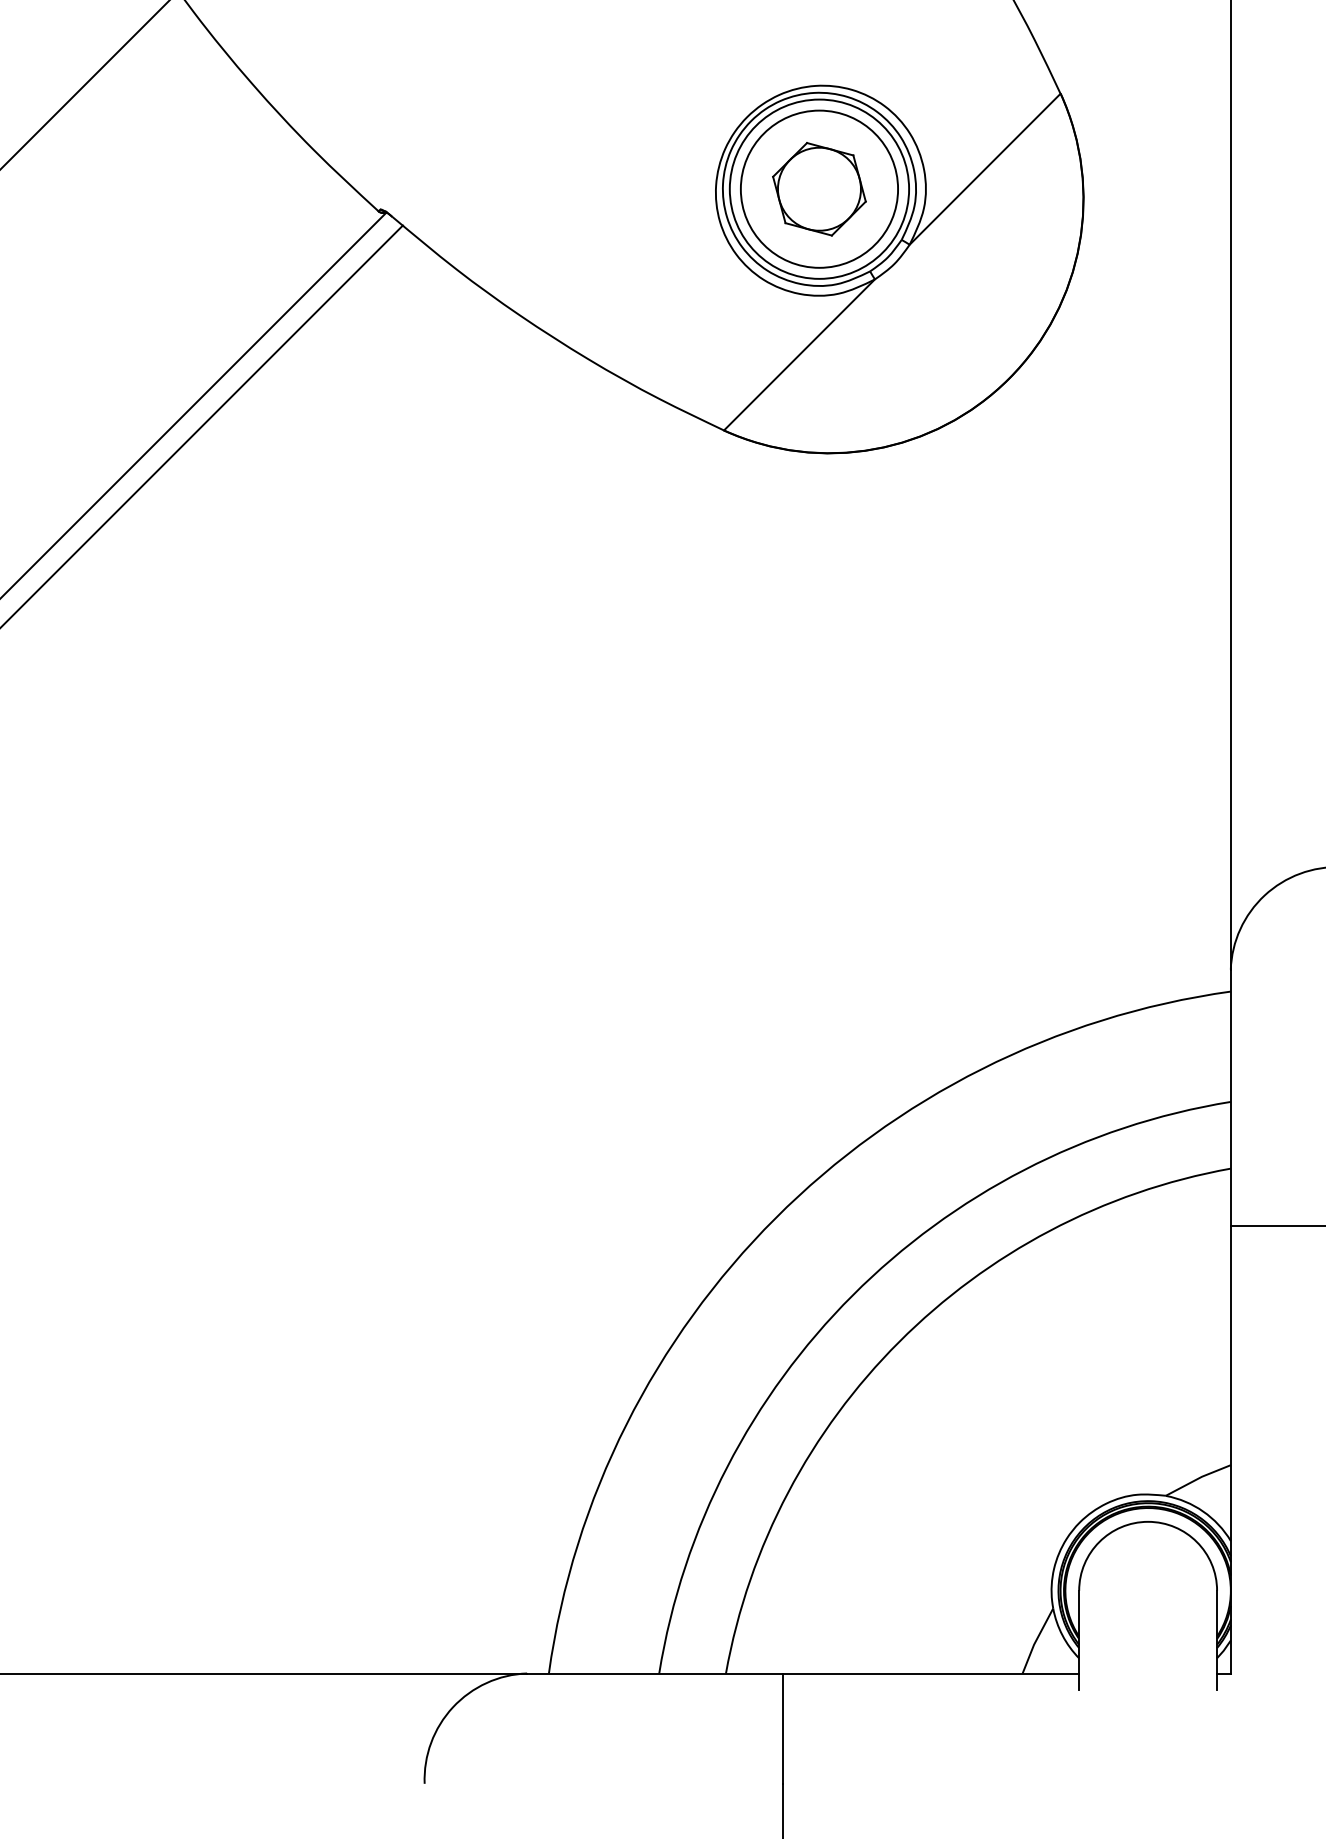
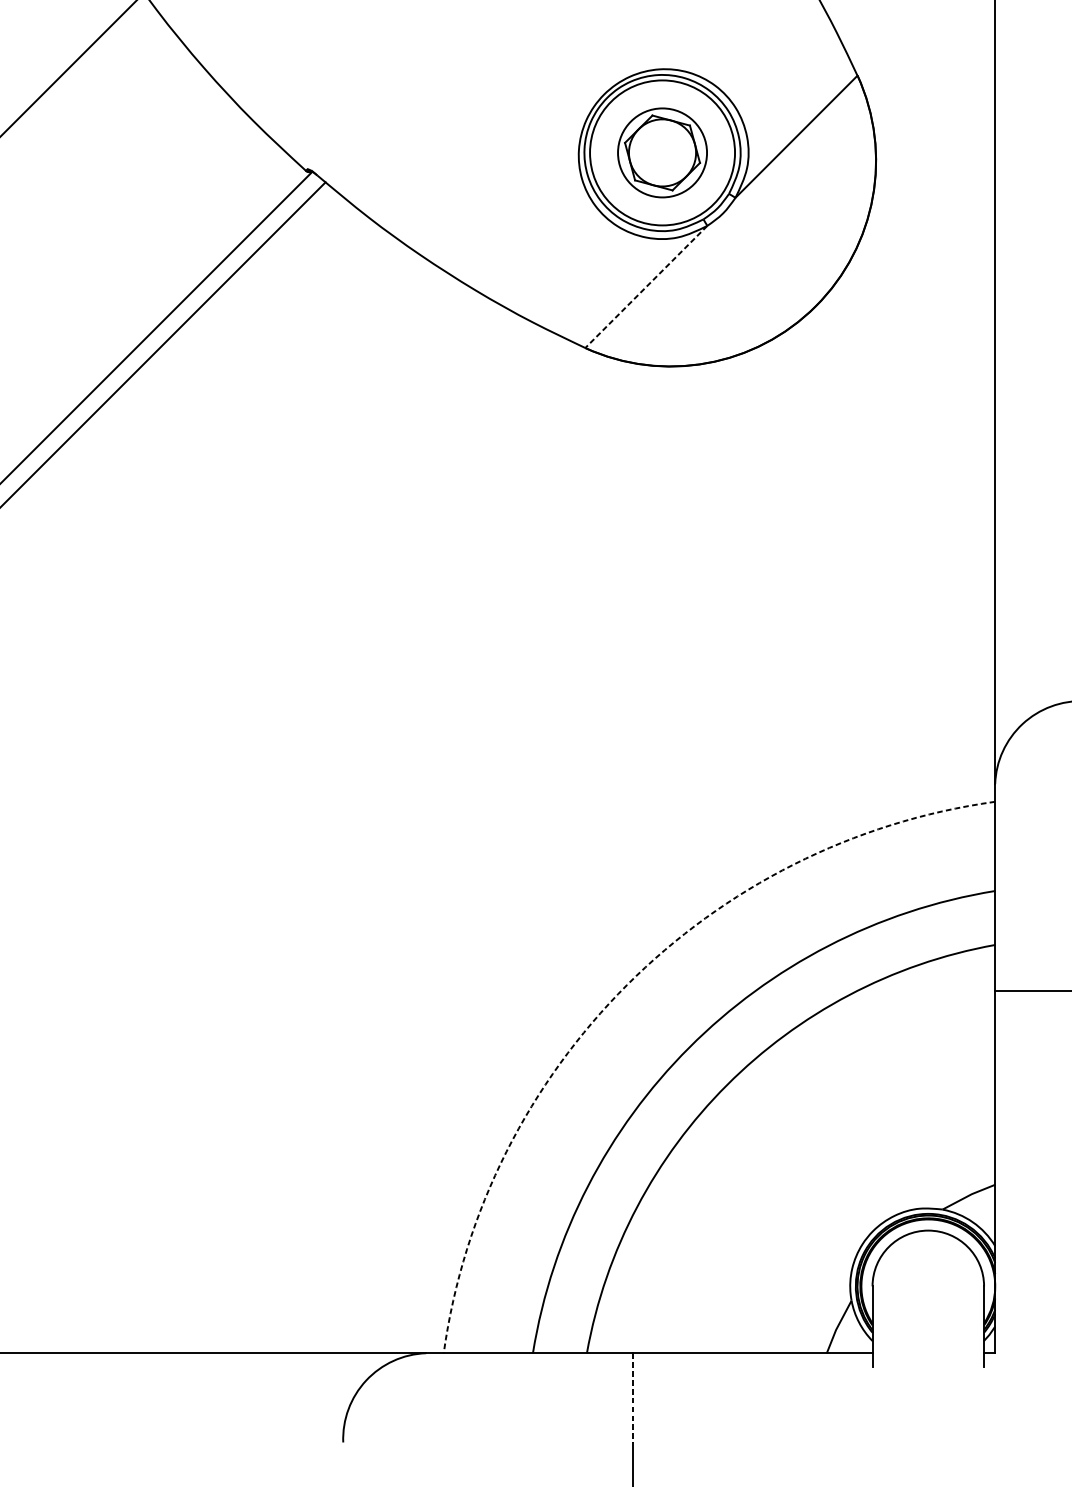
circle: (819, 188) -> (662, 152), size x0.7
line: (799, 354) -> (646, 286), solid -> dashed
arc: (775, 1218) -> (626, 985), solid -> dashed
line: (783, 1729) -> (633, 1398), solid -> dashed

